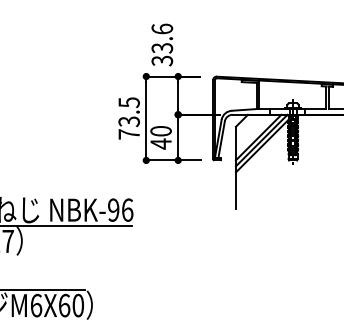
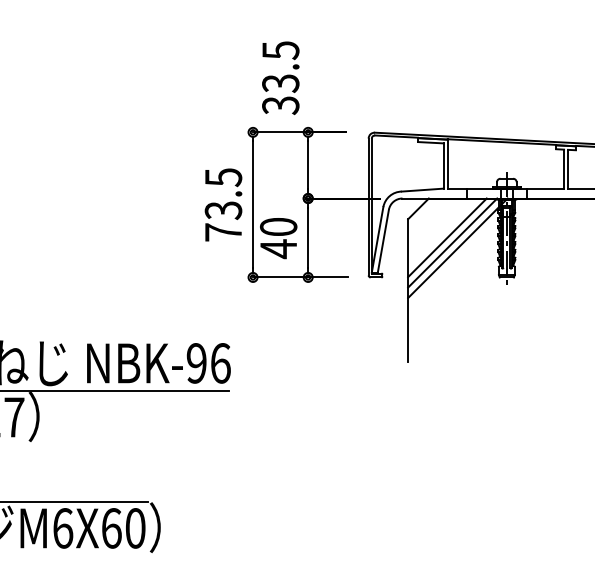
text: (162, 28) -> (281, 49), 33.6 -> 33.5

